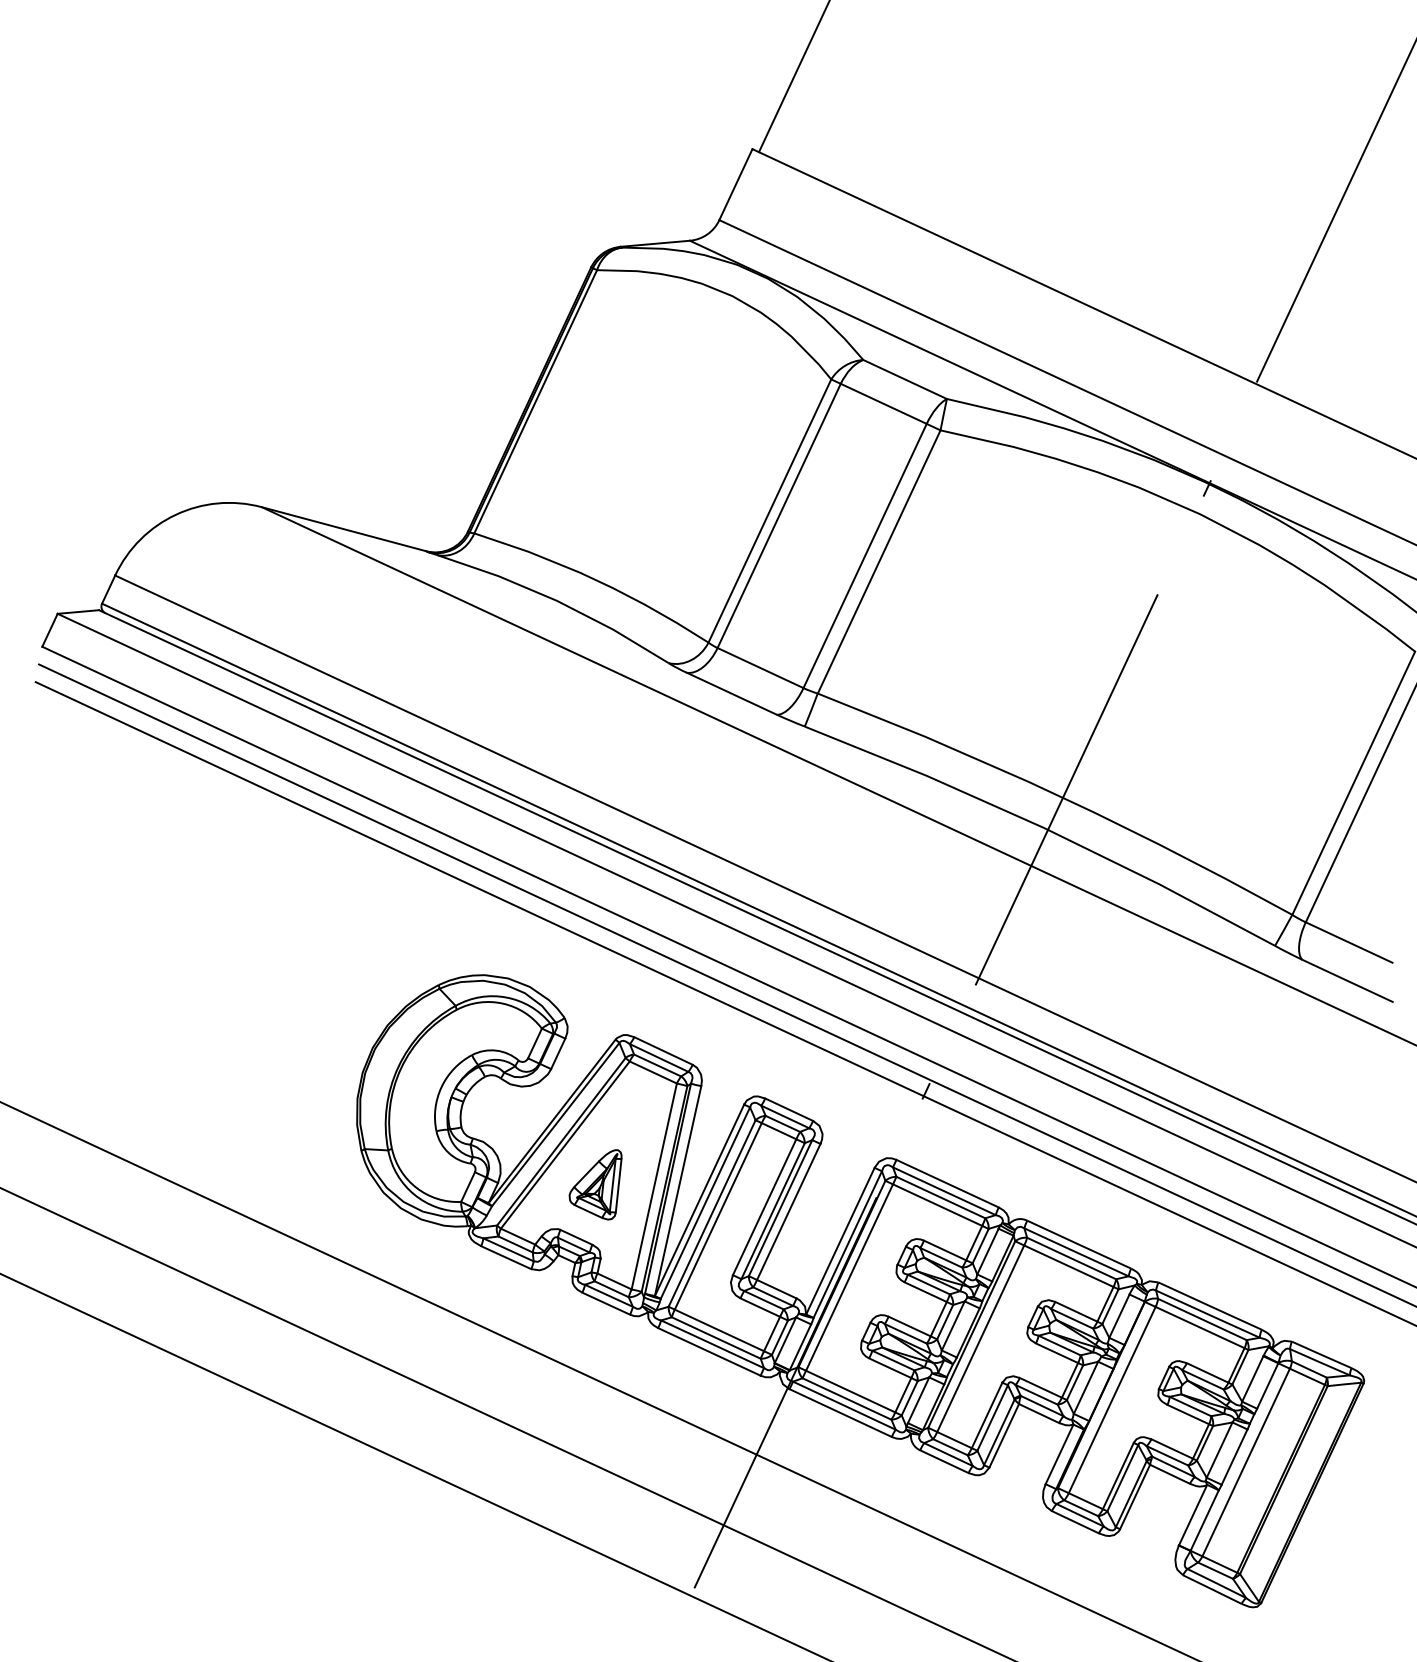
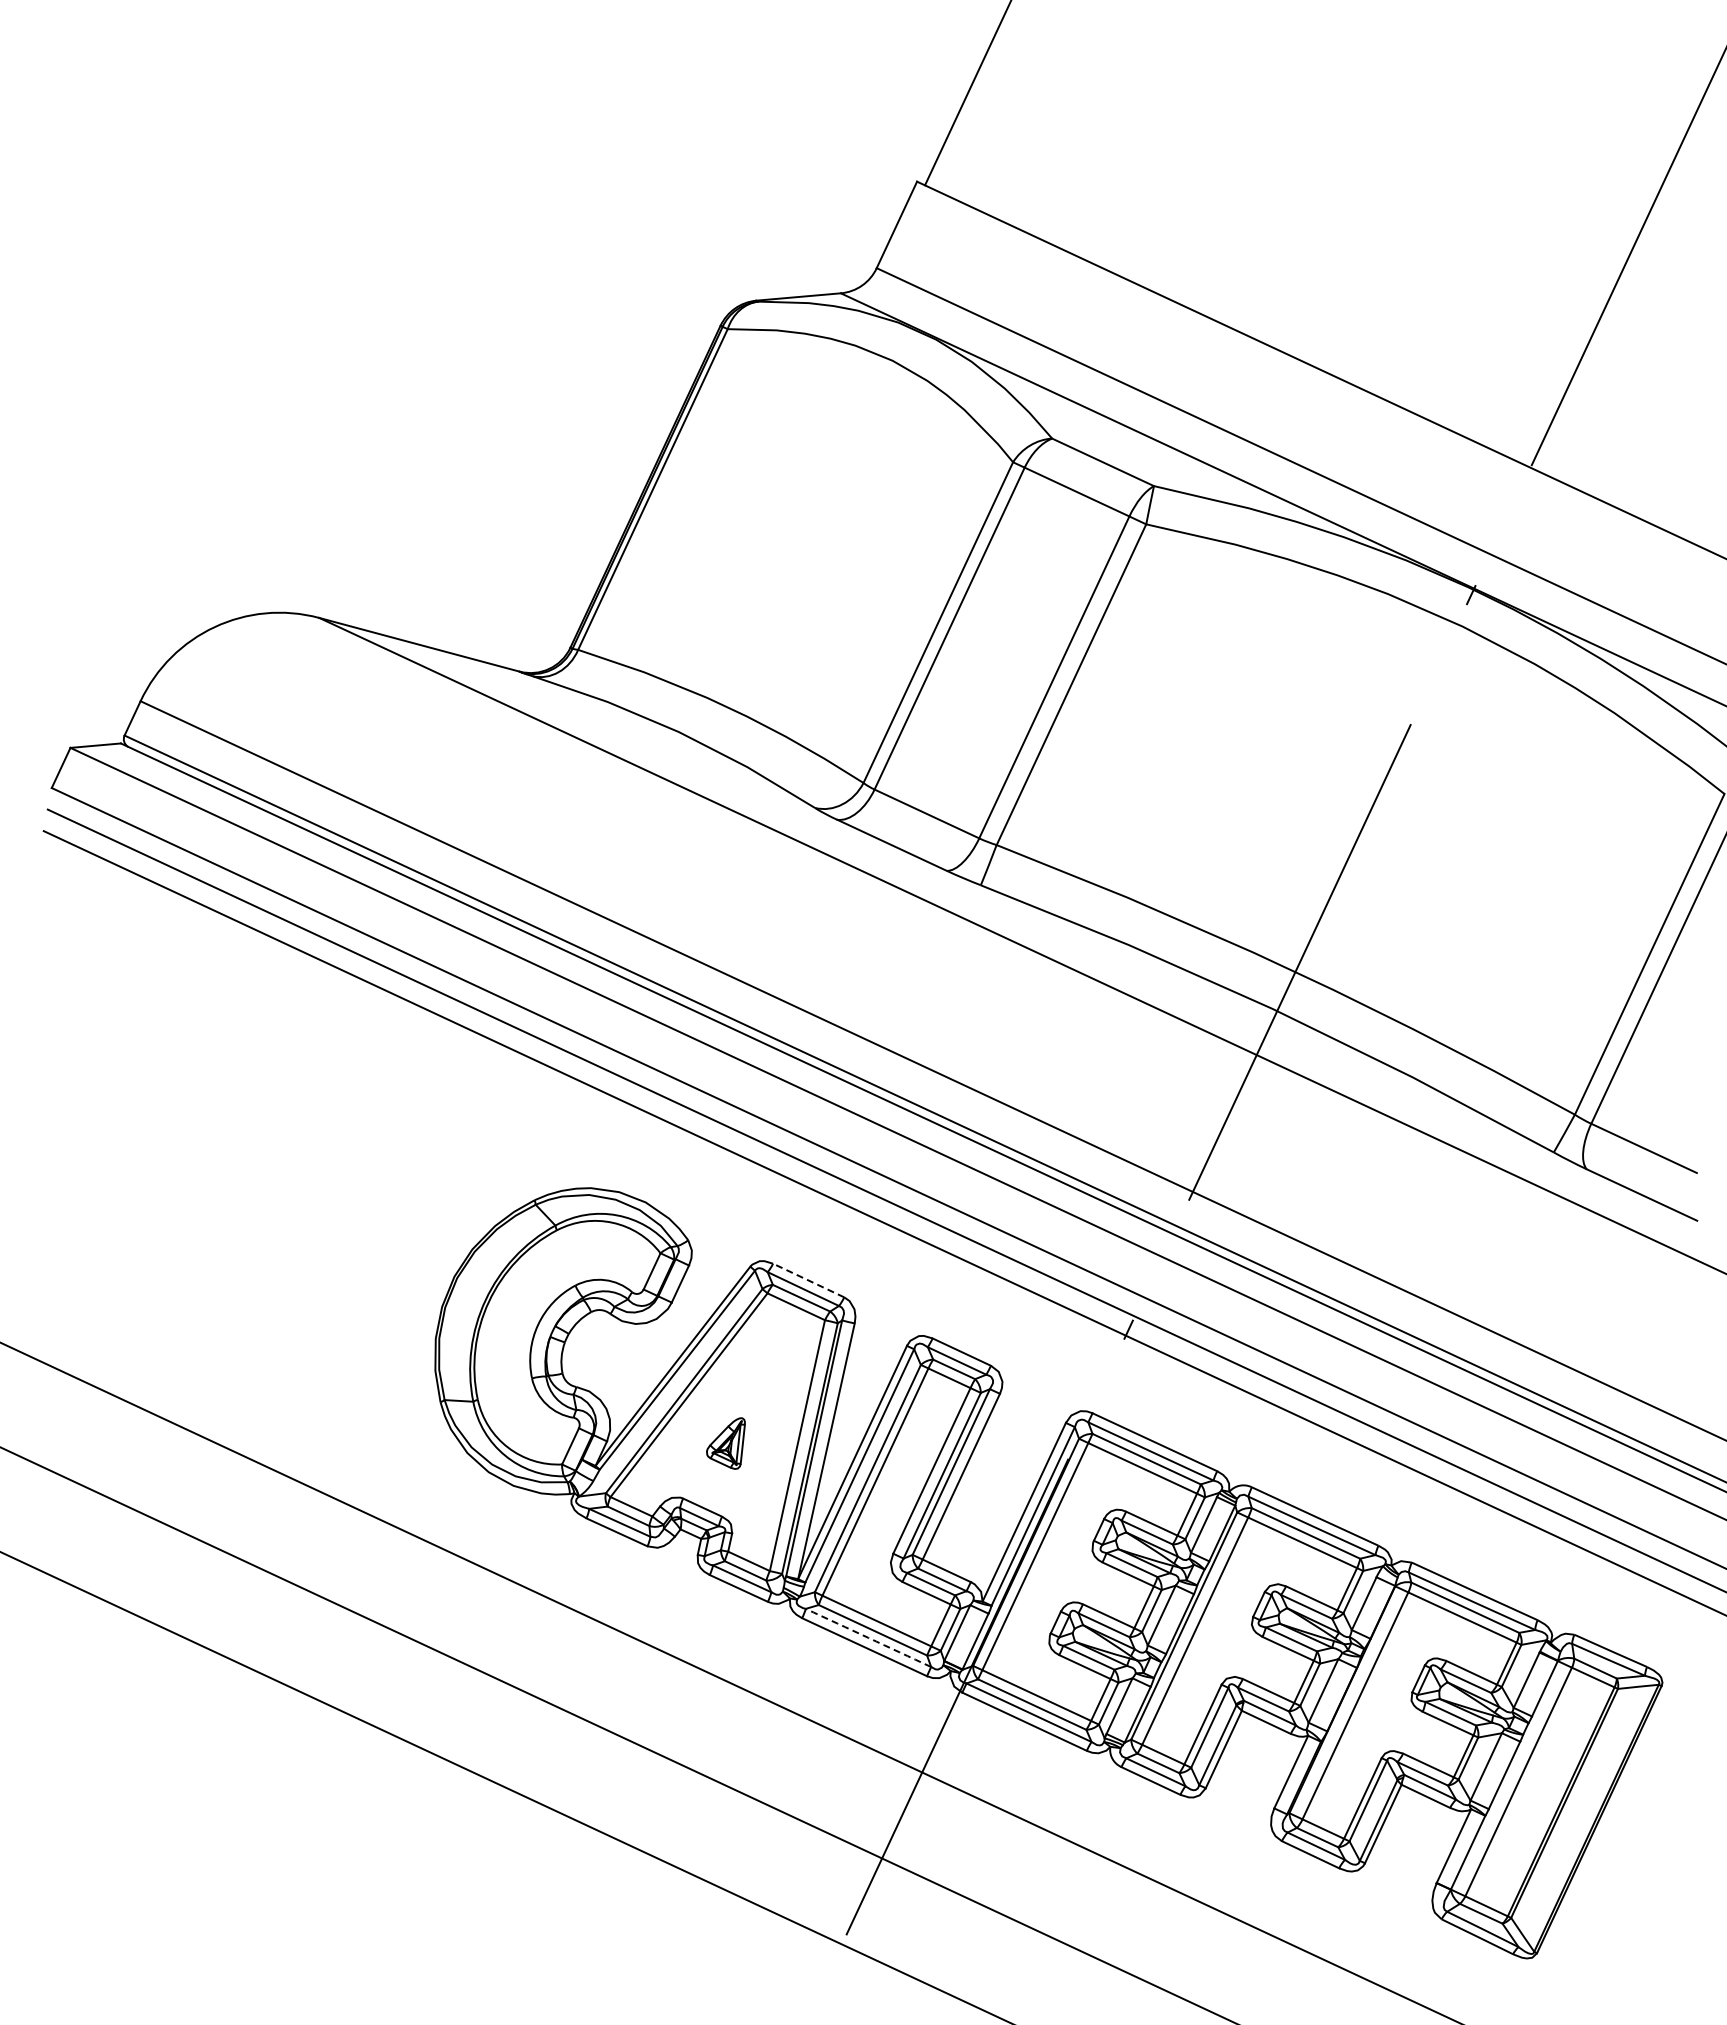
line: (663, 1050) -> (808, 1280), solid -> dashed
part: (595, 1184) -> (725, 1443), size x0.6
arc: (712, 1343) -> (868, 1637), solid -> dashed

